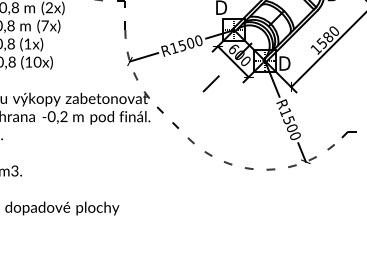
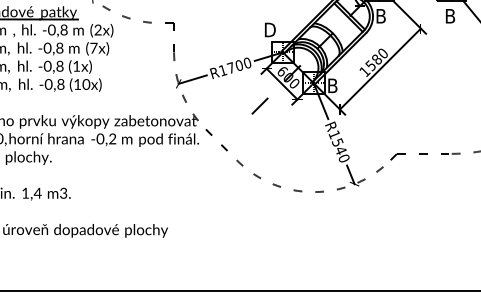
text: (181, 45) -> (230, 67), R1500 -> R1700
text: (285, 63) -> (334, 85), D -> B
text: (291, 128) -> (340, 150), R1500 -> R1540

